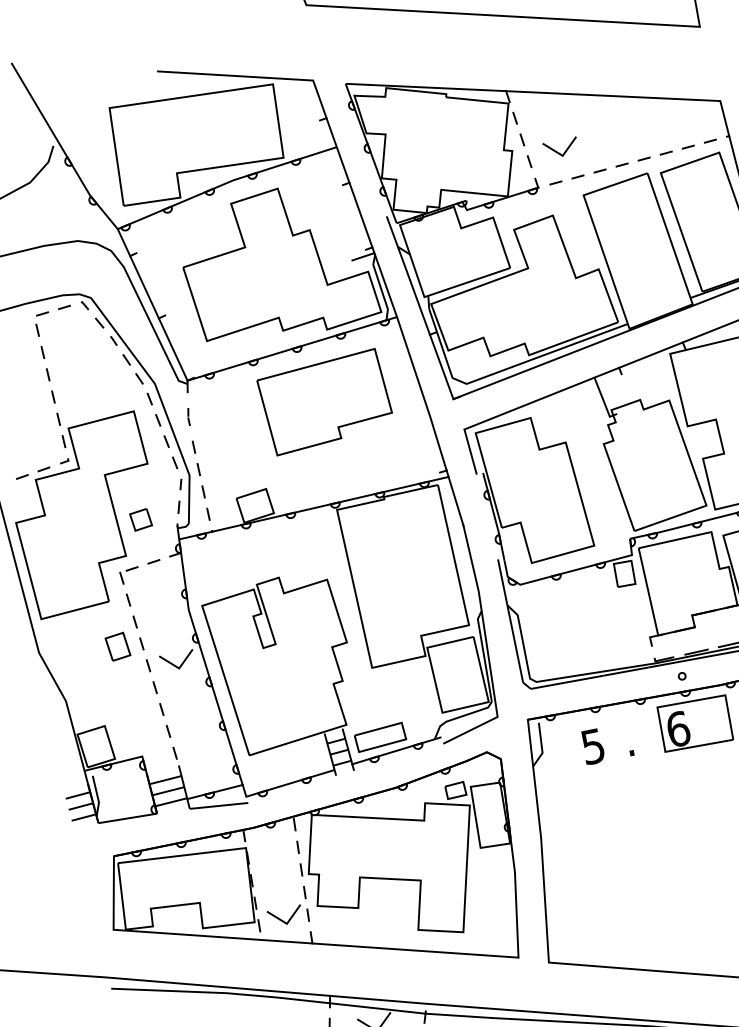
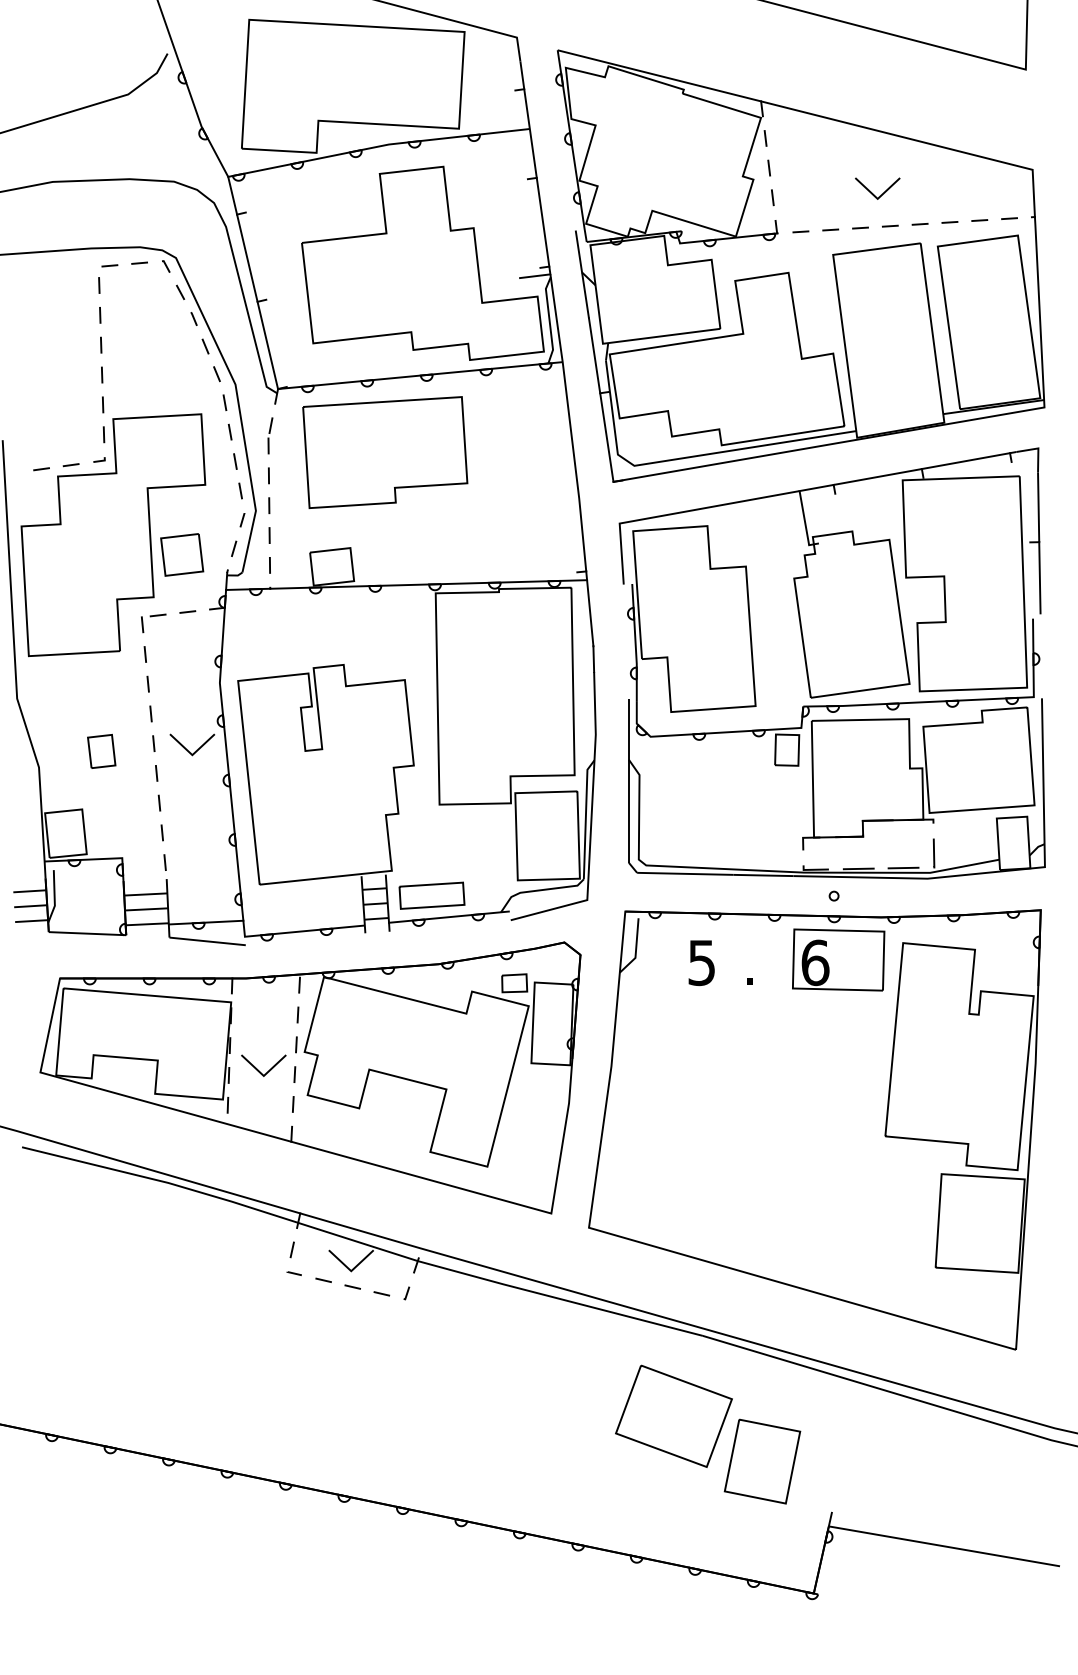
line: (557, 151) -> (872, 192), moved
part: (325, 402) -> (385, 452), moved
part: (188, 416) -> (270, 435), size x1.67
part: (141, 519) -> (182, 554), size x1.67
part: (117, 646) -> (101, 751), moved
line: (281, 919) -> (258, 1069), moved

